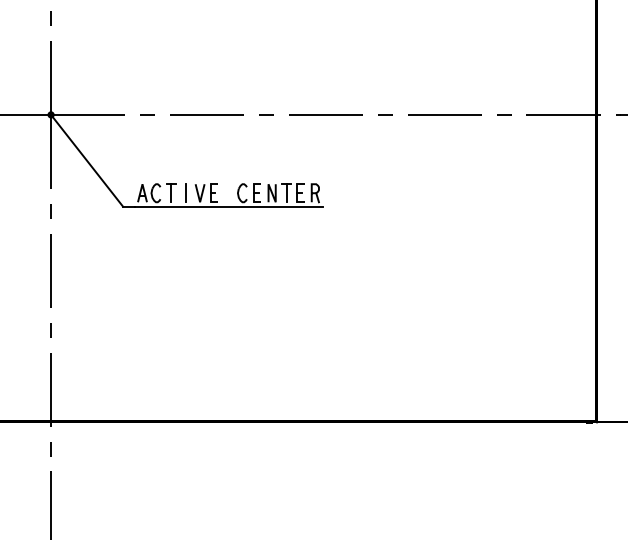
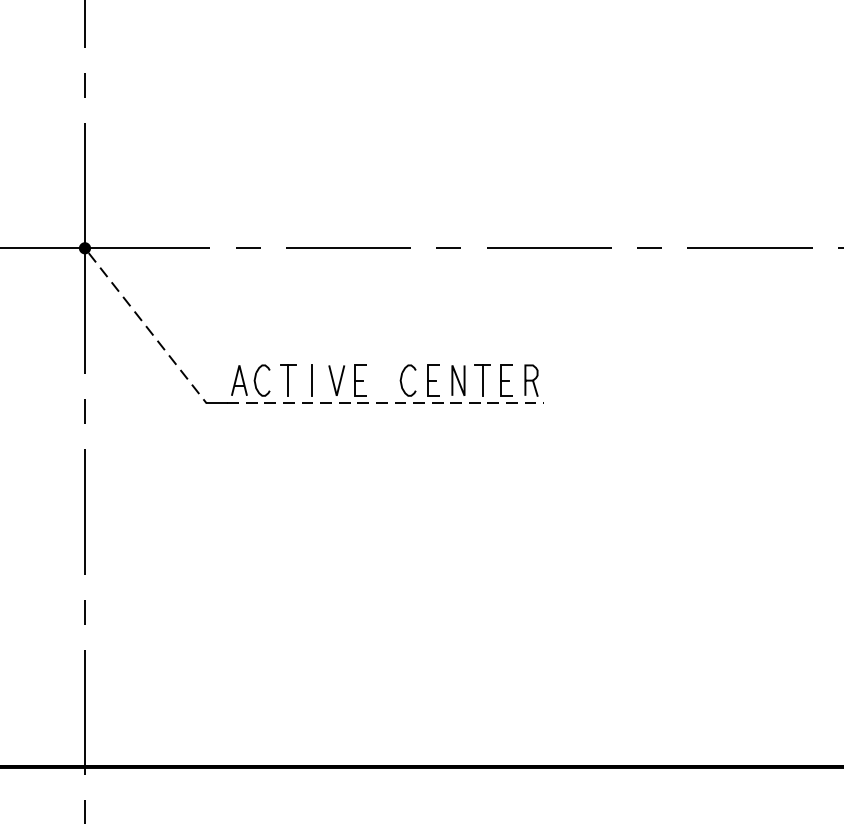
line: (88, 162) -> (148, 328), solid -> dashed
line: (228, 206) -> (384, 403), solid -> dashed

